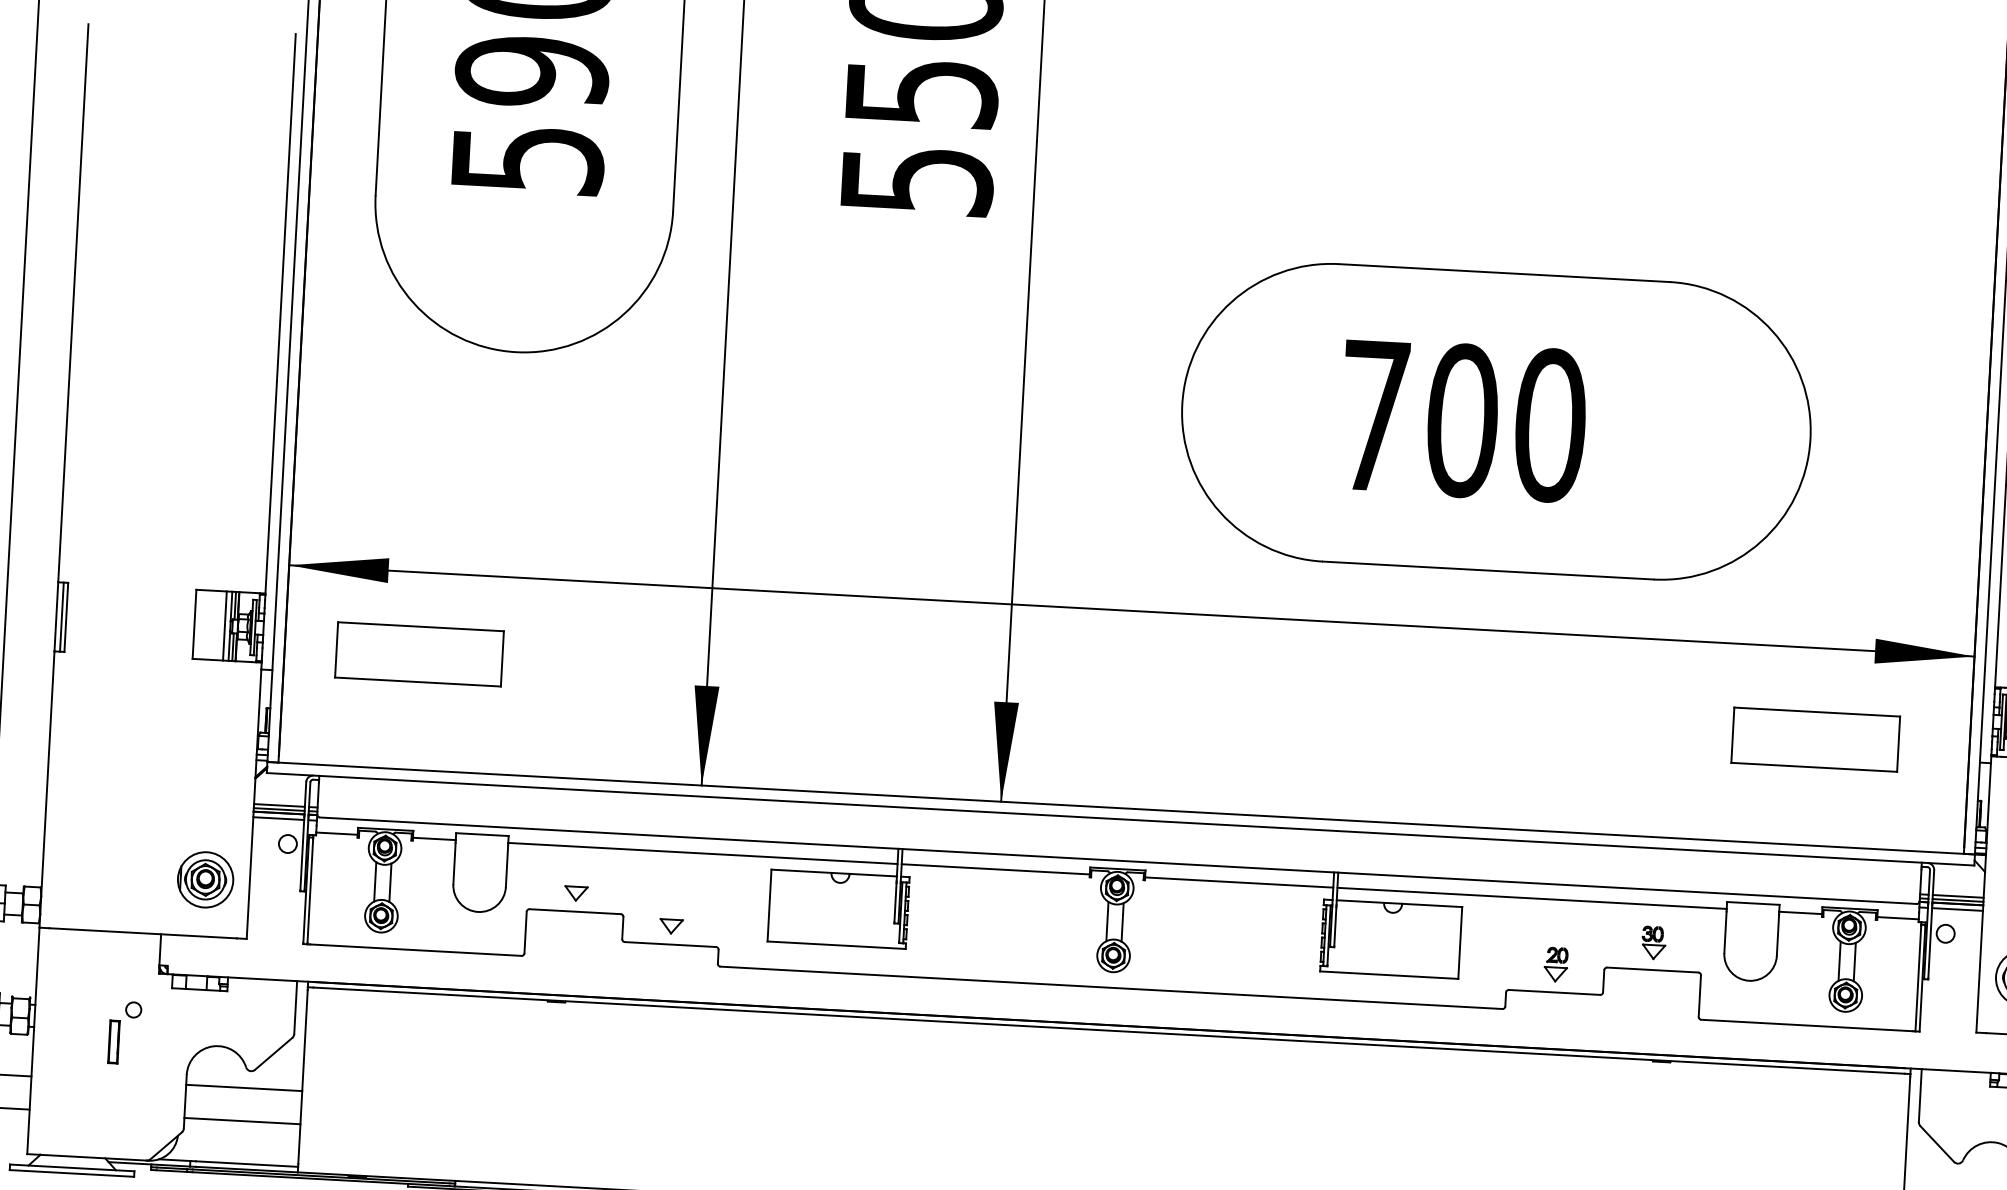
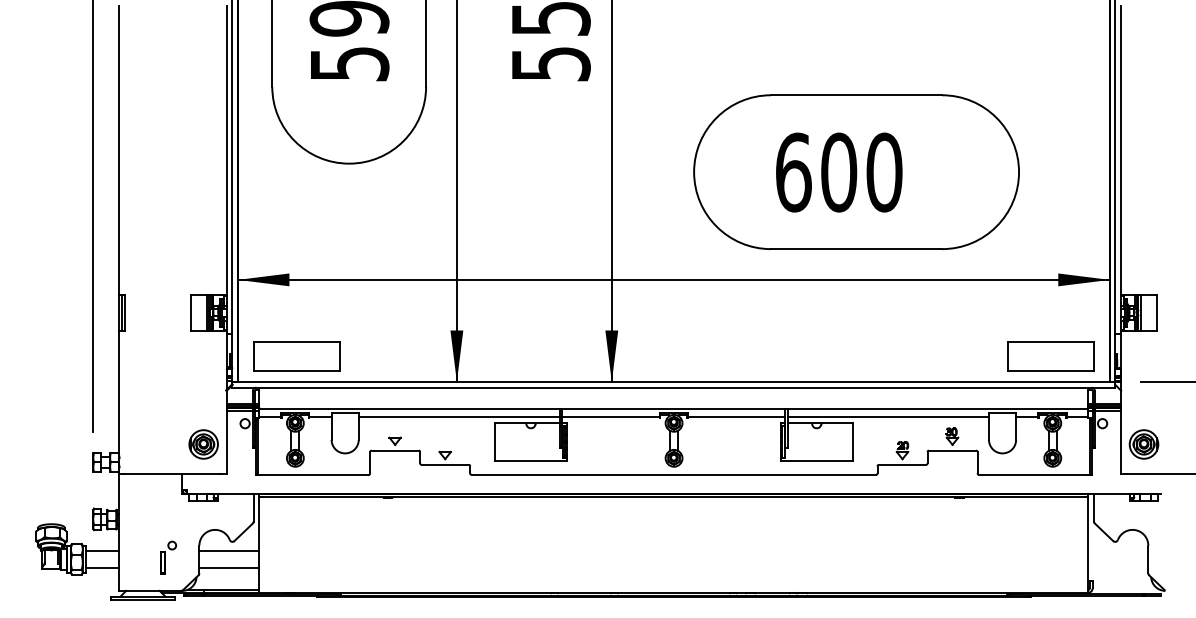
text: (1374, 415) -> (793, 172), 700 -> 600
part: (419, 654) -> (296, 356), moved
part: (1814, 740) -> (1050, 356), moved
part: (125, 1032) -> (168, 557), moved

